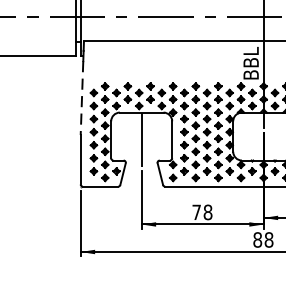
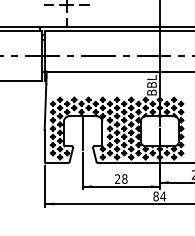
line: (81, 98) -> (45, 107), dashed -> solid
text: (196, 211) -> (117, 178), 78 -> 28
text: (269, 240) -> (163, 196), 88 -> 84

